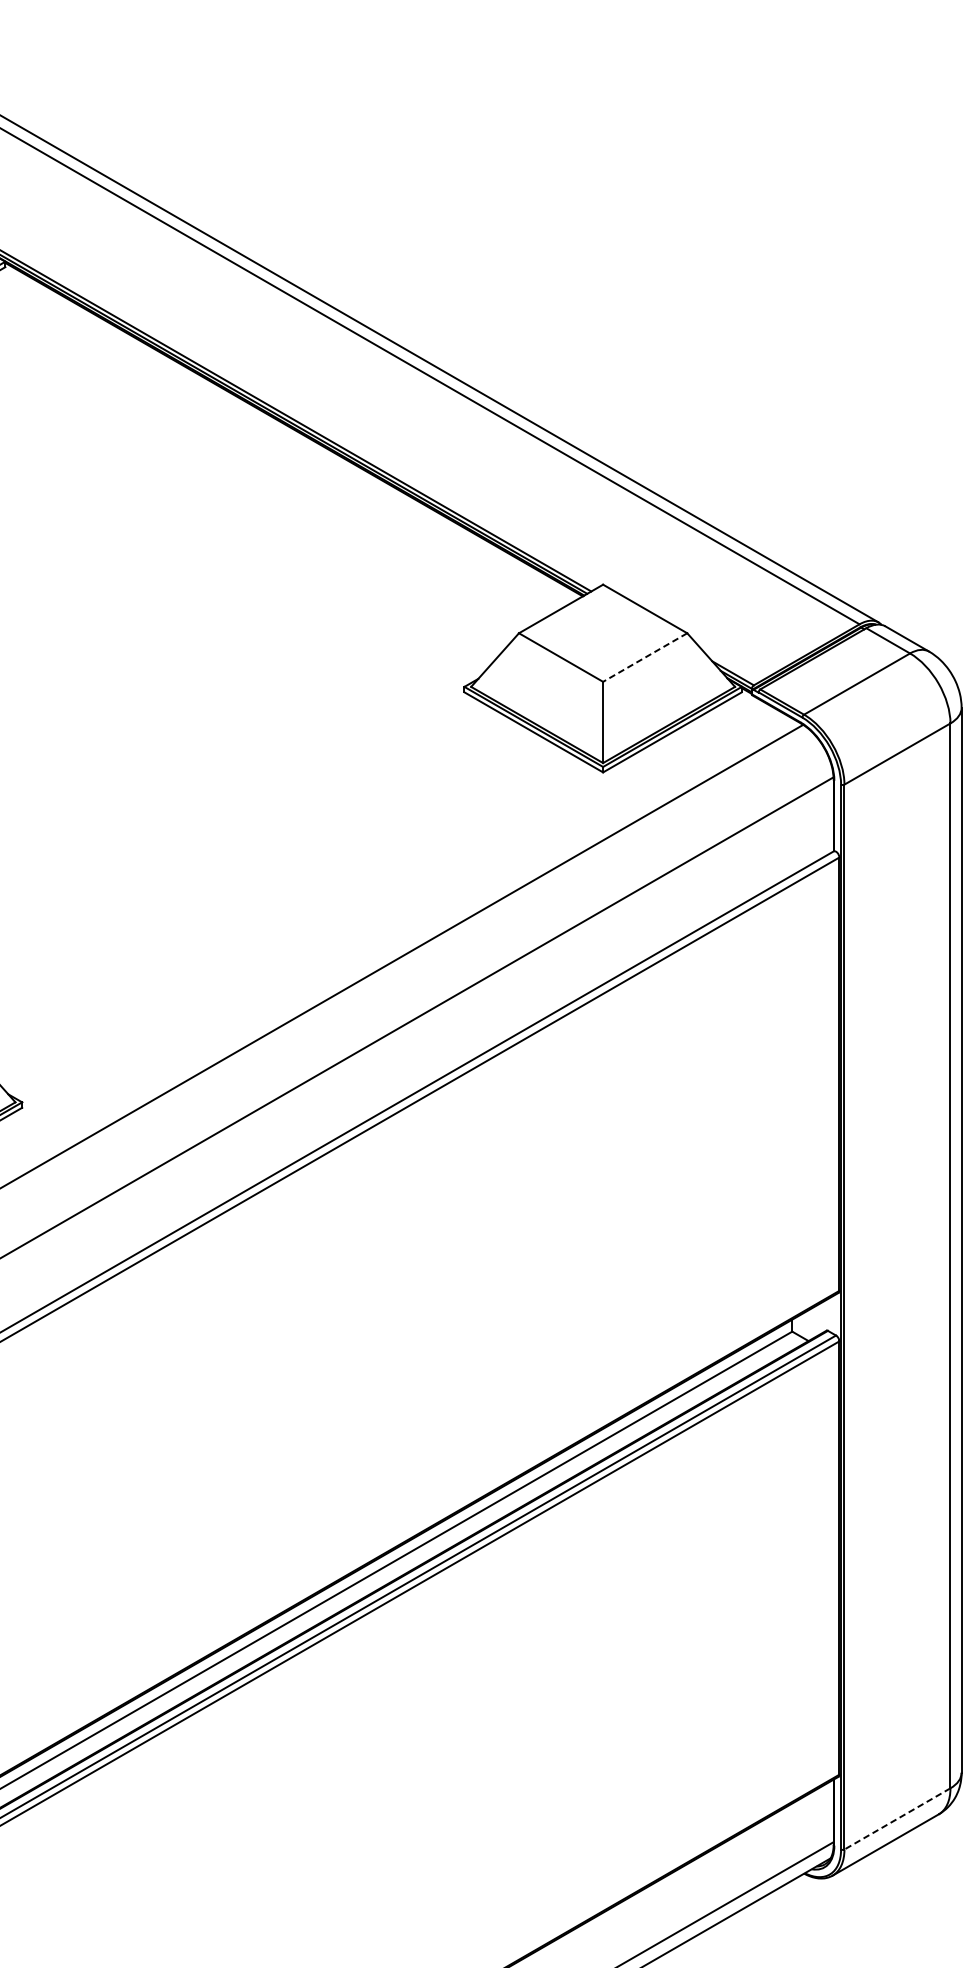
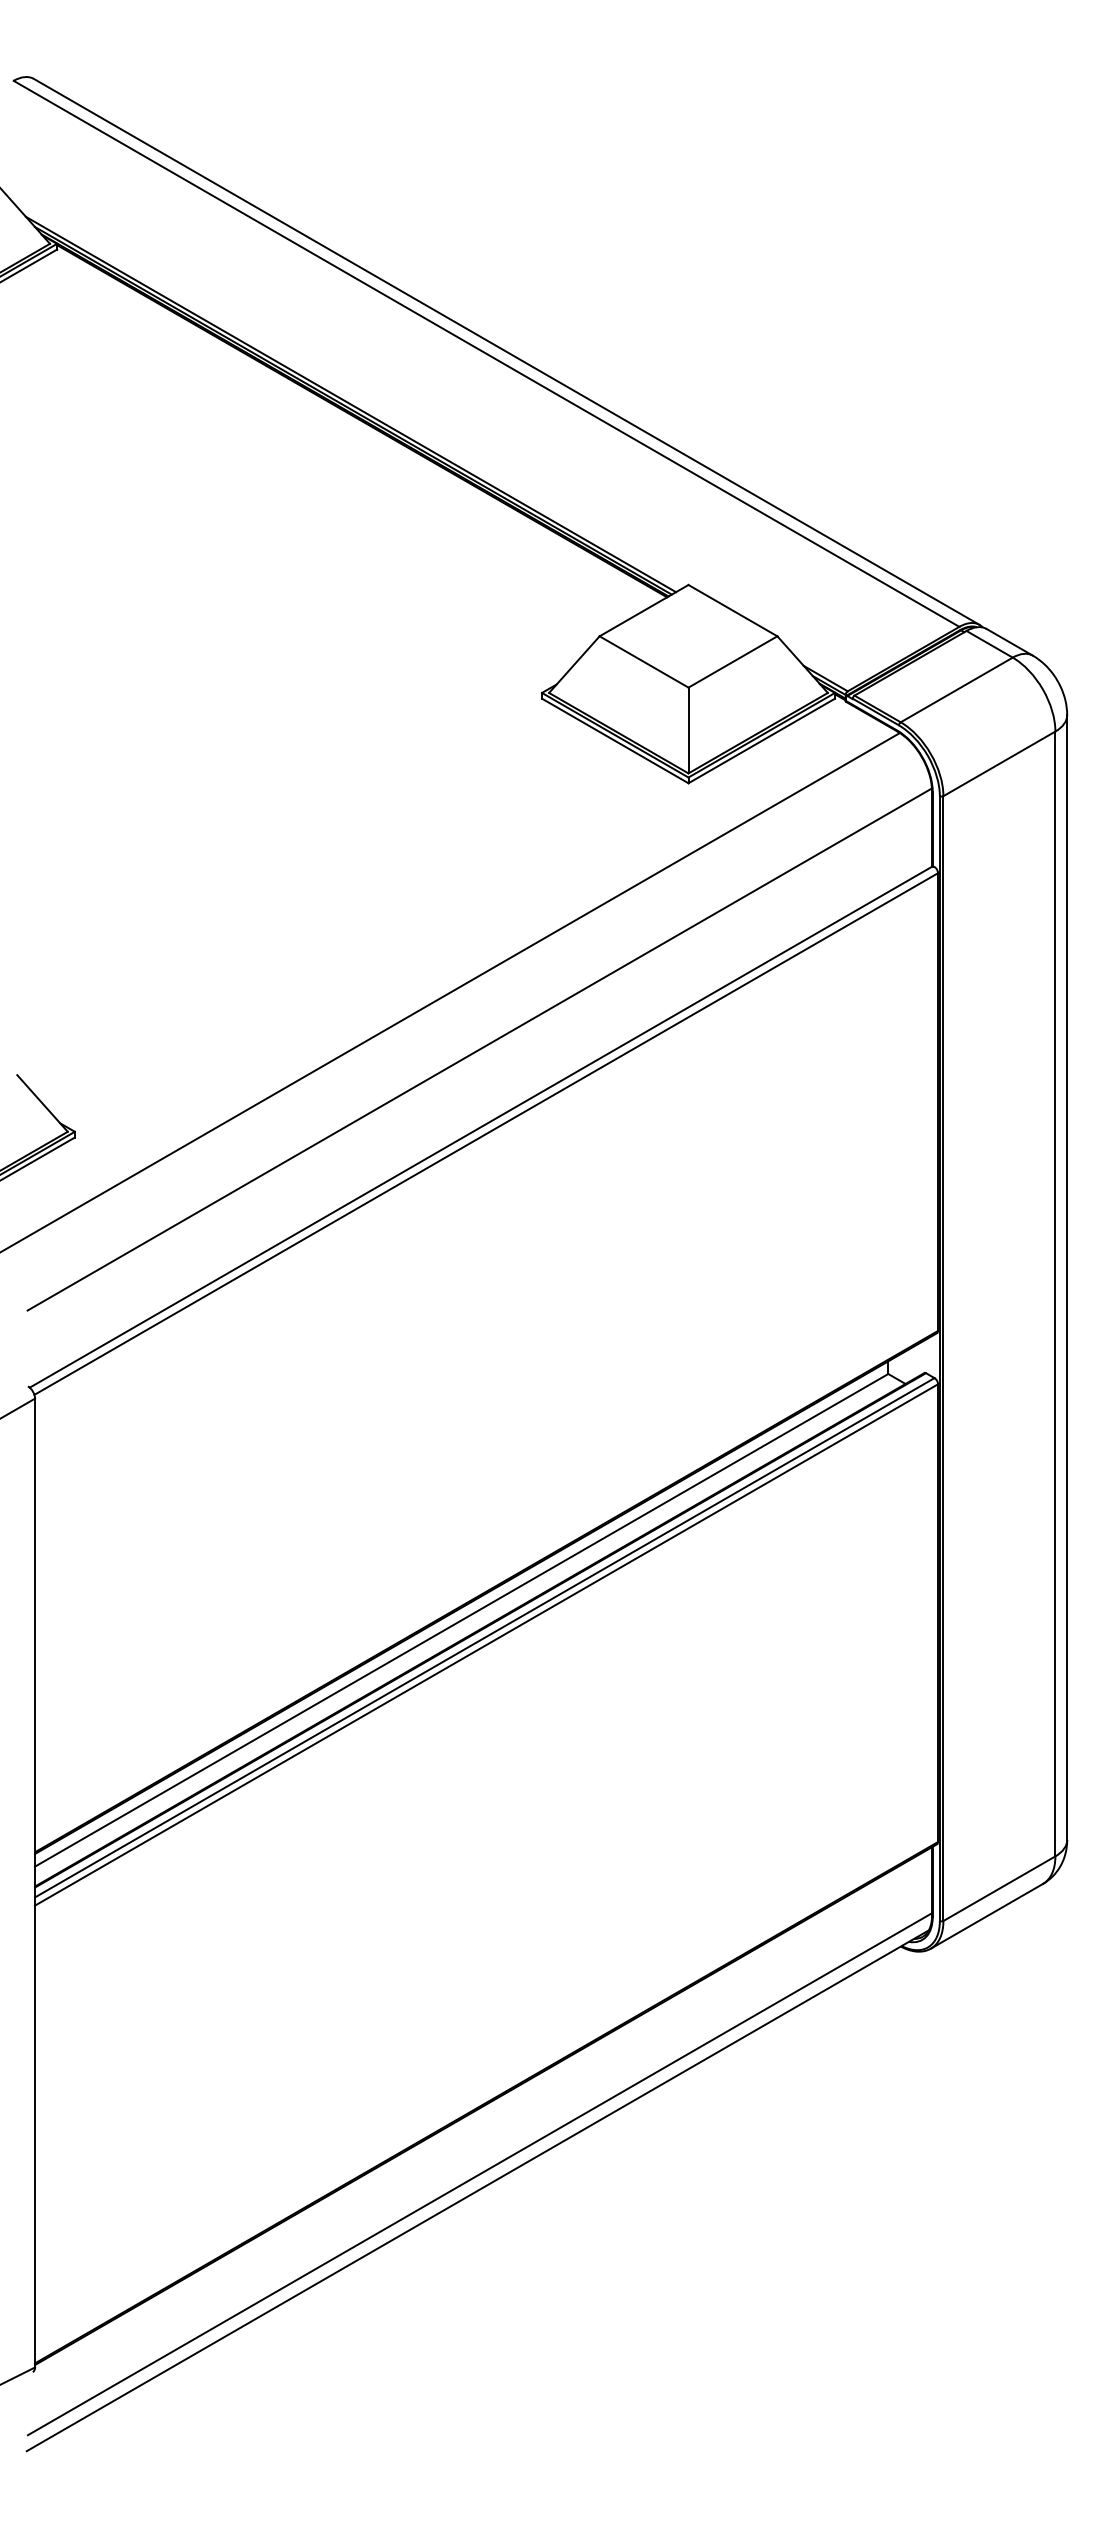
line: (644, 658) -> (732, 662), dashed -> solid
line: (897, 1818) -> (999, 1888), dashed -> solid

